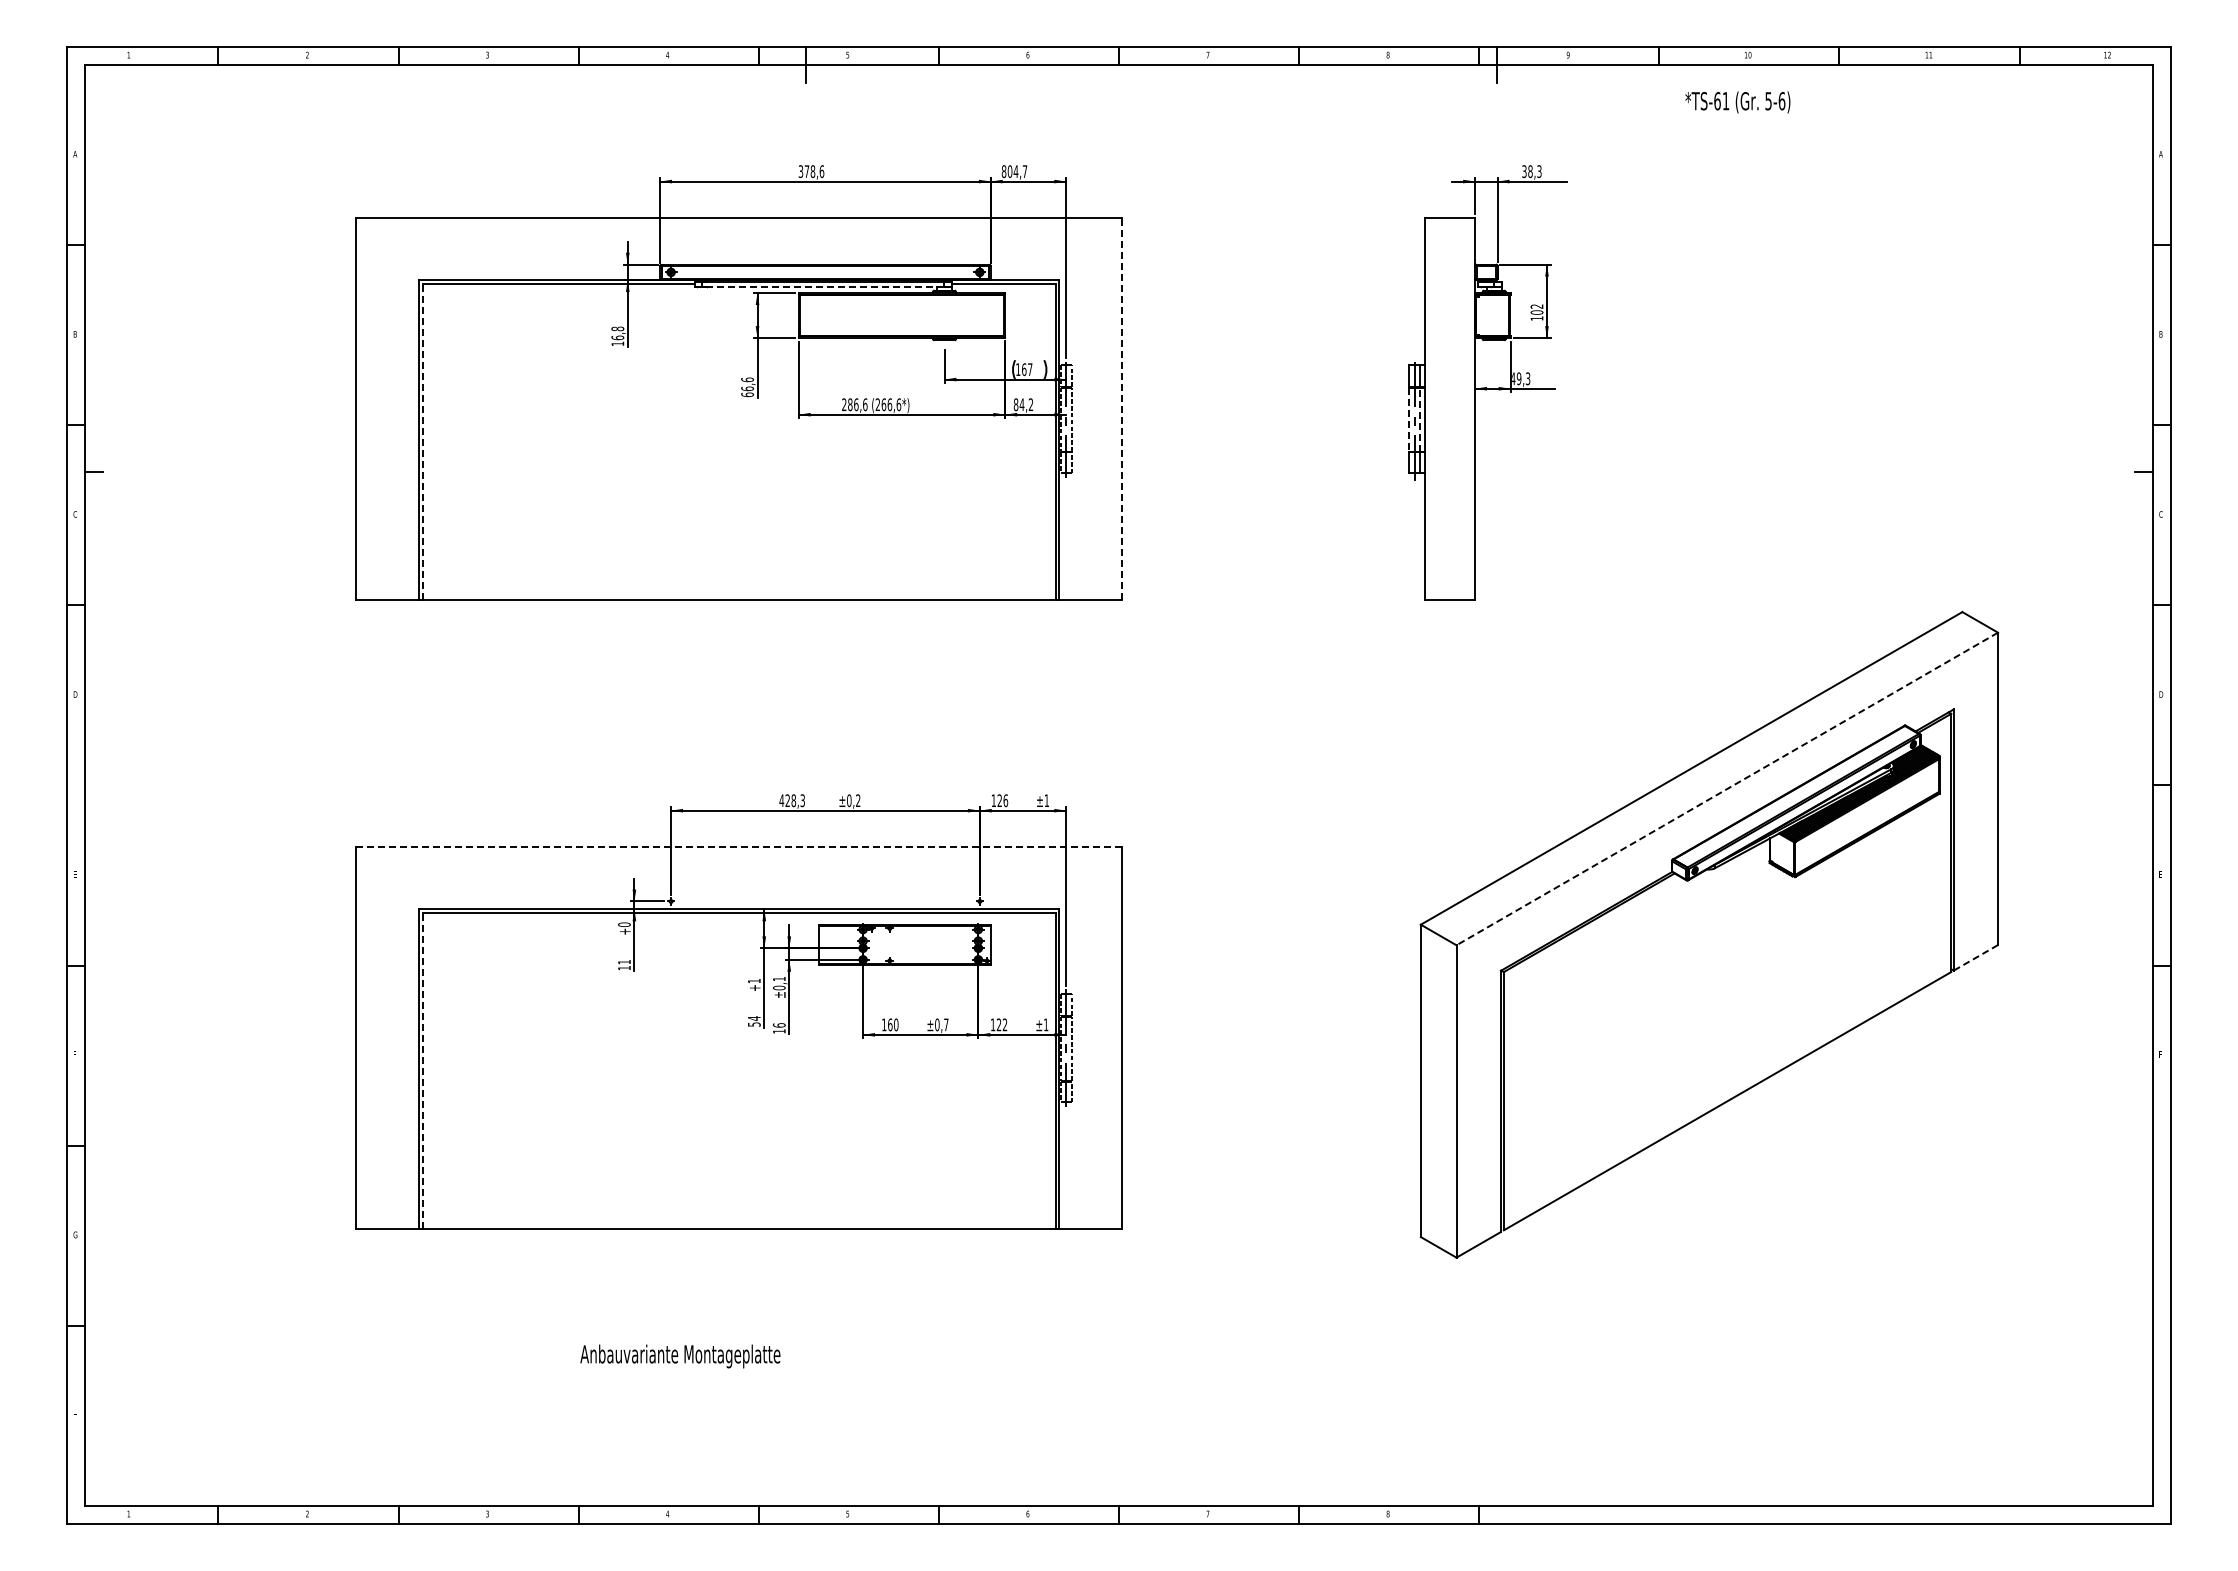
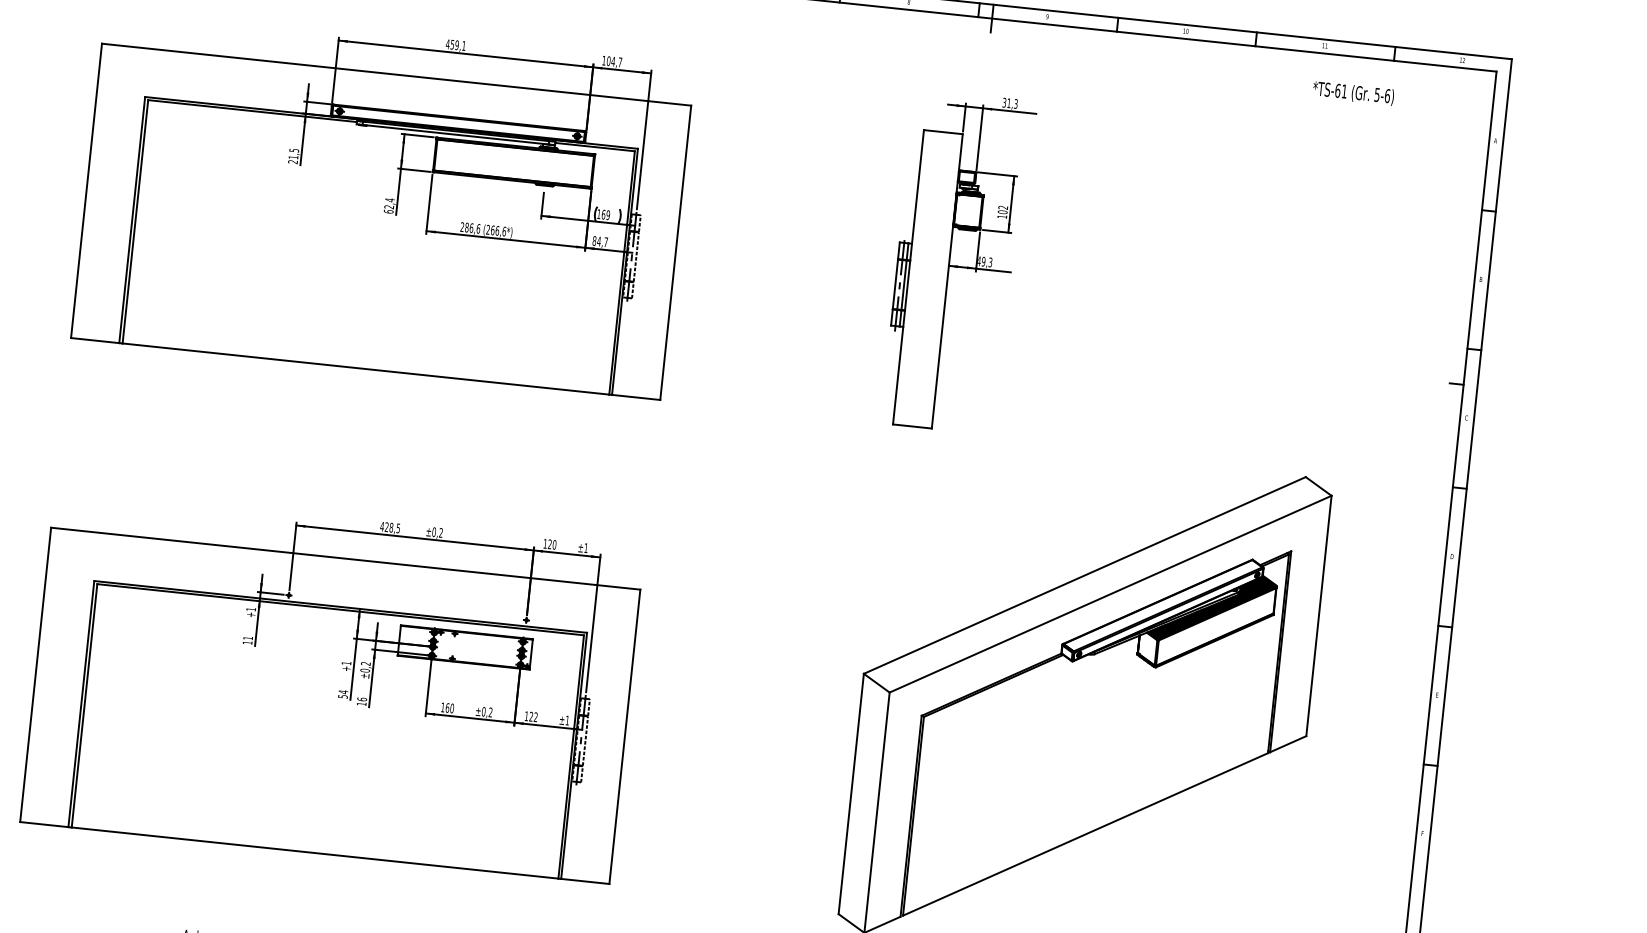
text: (1737, 102) -> (1353, 93), moved
text: (811, 171) -> (455, 45), 378,6 -> 459,1
text: (1003, 171) -> (603, 60), 804,7 -> 104,7
text: (1530, 171) -> (1009, 103), 38,3 -> 31,3
line: (823, 286) -> (455, 134), dashed -> solid
text: (617, 336) -> (293, 156), 16,8 -> 21,5
text: (1029, 369) -> (607, 215), 167 -> 169
text: (747, 384) -> (389, 203), 66,6 -> 62,4
text: (1030, 404) -> (605, 242), 84,2 -> 84,7
line: (1122, 408) -> (676, 252), dashed -> solid
line: (1420, 419) -> (904, 285), dashed -> solid
line: (1408, 420) -> (895, 284), dashed -> solid
line: (423, 441) -> (135, 221), dashed -> solid
line: (1727, 788) -> (1110, 593), dashed -> solid
text: (802, 799) -> (398, 527), 428,3 -> 428,5
text: (1005, 800) -> (554, 544), 126 -> 120
line: (739, 846) -> (345, 558), dashed -> solid
text: (624, 924) -> (251, 609), +0 -> +1
line: (1975, 957) -> (1287, 743), dashed -> solid
text: (778, 979) -> (365, 664), ±0,1 -> ±0,2
text: (946, 1024) -> (490, 712), ±0,7 -> ±0,2
line: (423, 1070) -> (84, 705), dashed -> solid

